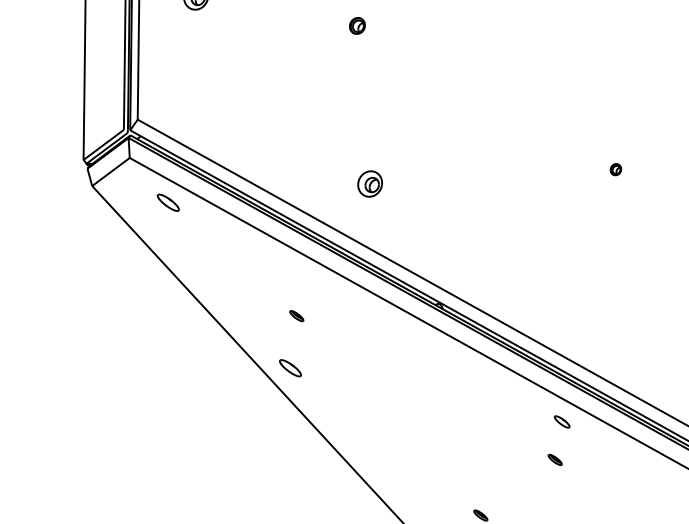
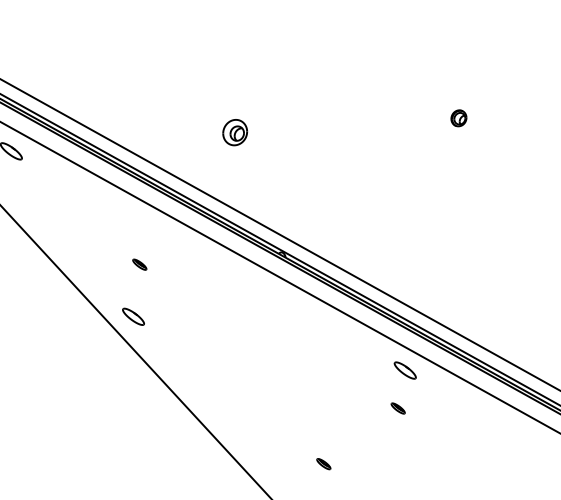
part: (615, 169) -> (458, 118), size x1.43
part: (369, 183) -> (234, 132), moved
part: (561, 421) -> (404, 370), size x1.43

